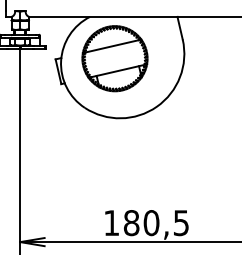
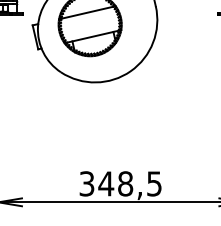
text: (131, 223) -> (106, 184), 180,5 -> 348,5

